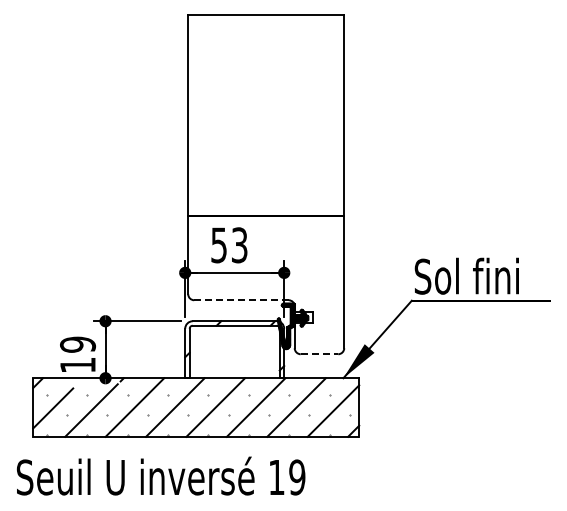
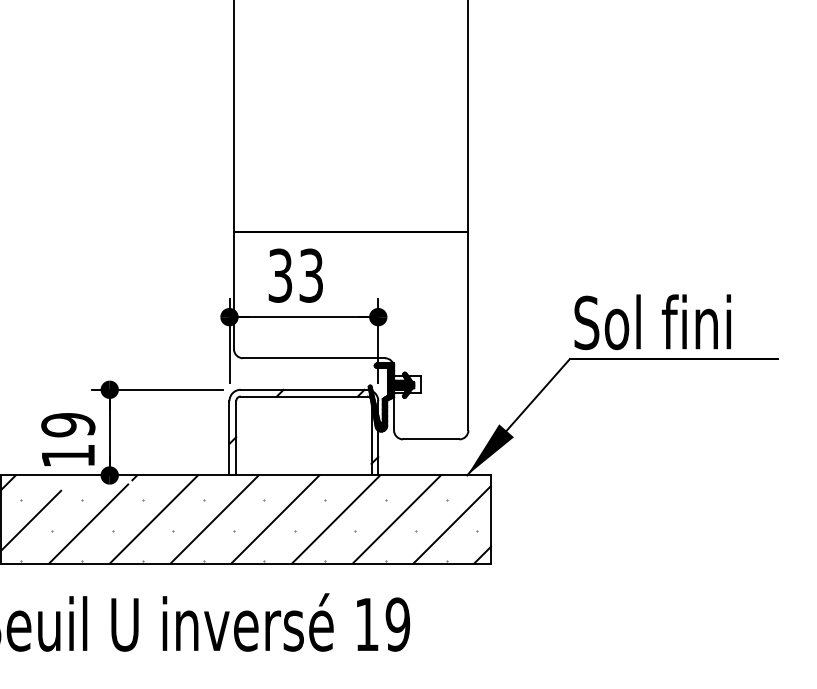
text: (219, 244) -> (281, 274), 53 -> 33
line: (241, 300) -> (314, 358), dashed -> solid
line: (319, 354) -> (431, 439), dashed -> solid

